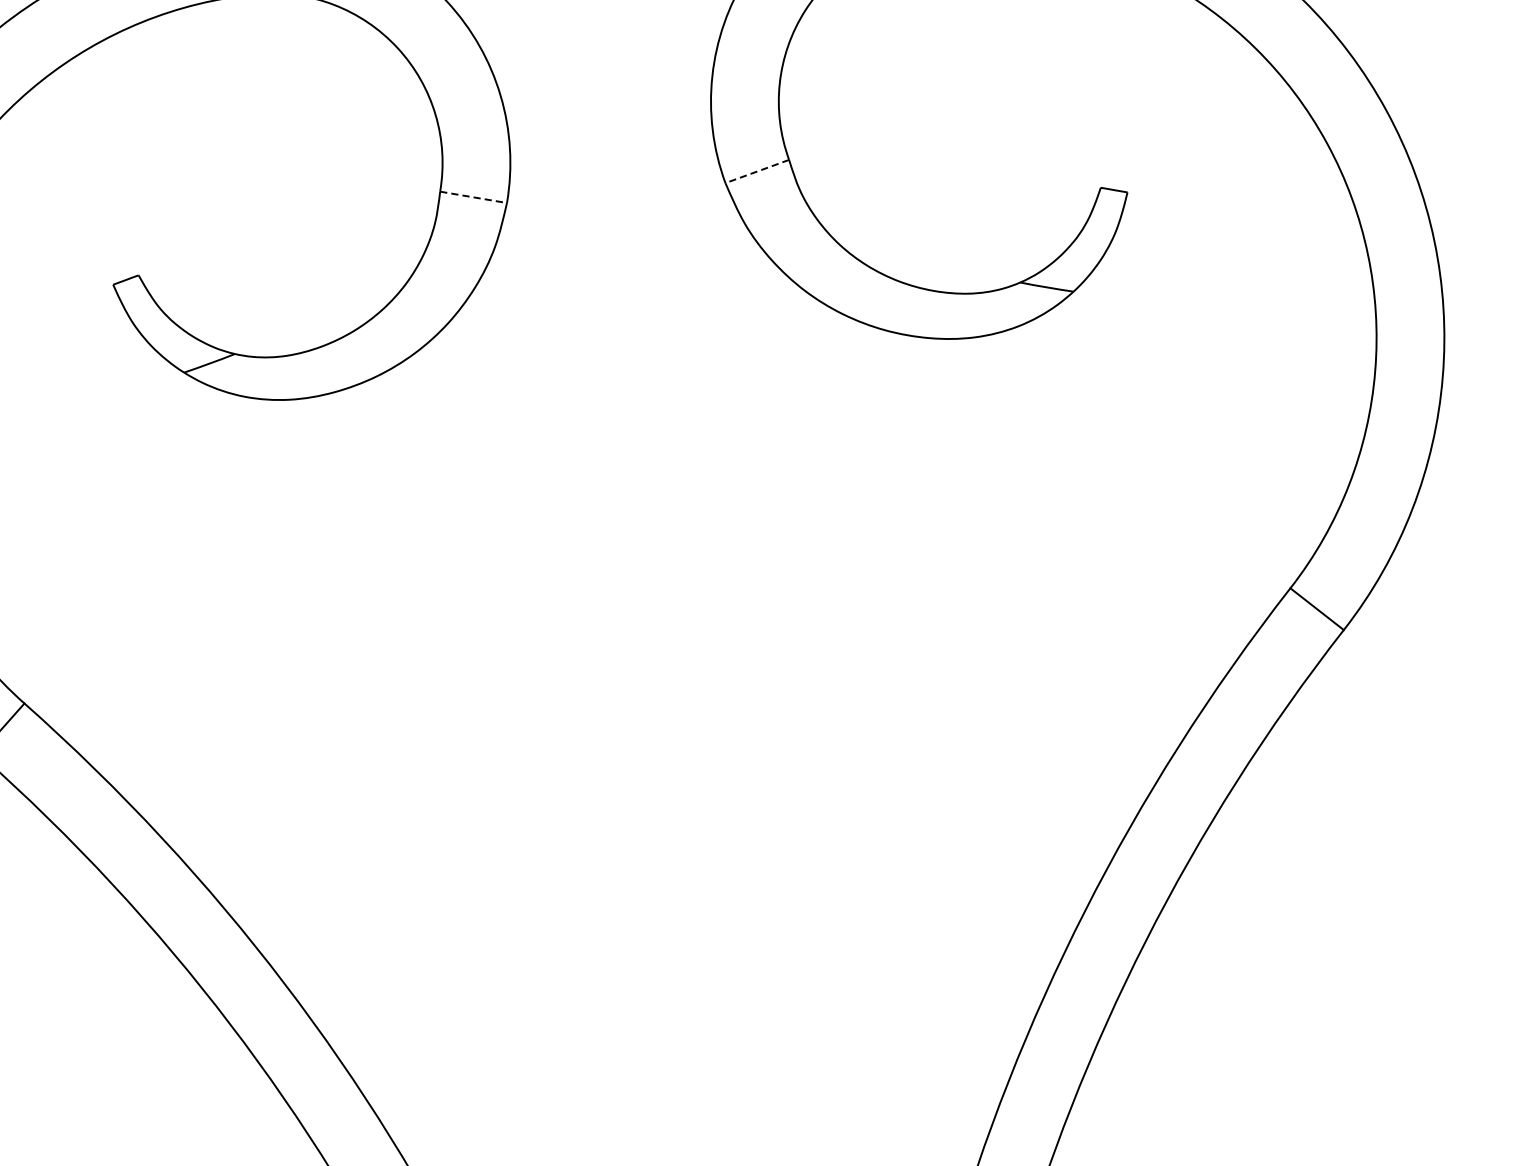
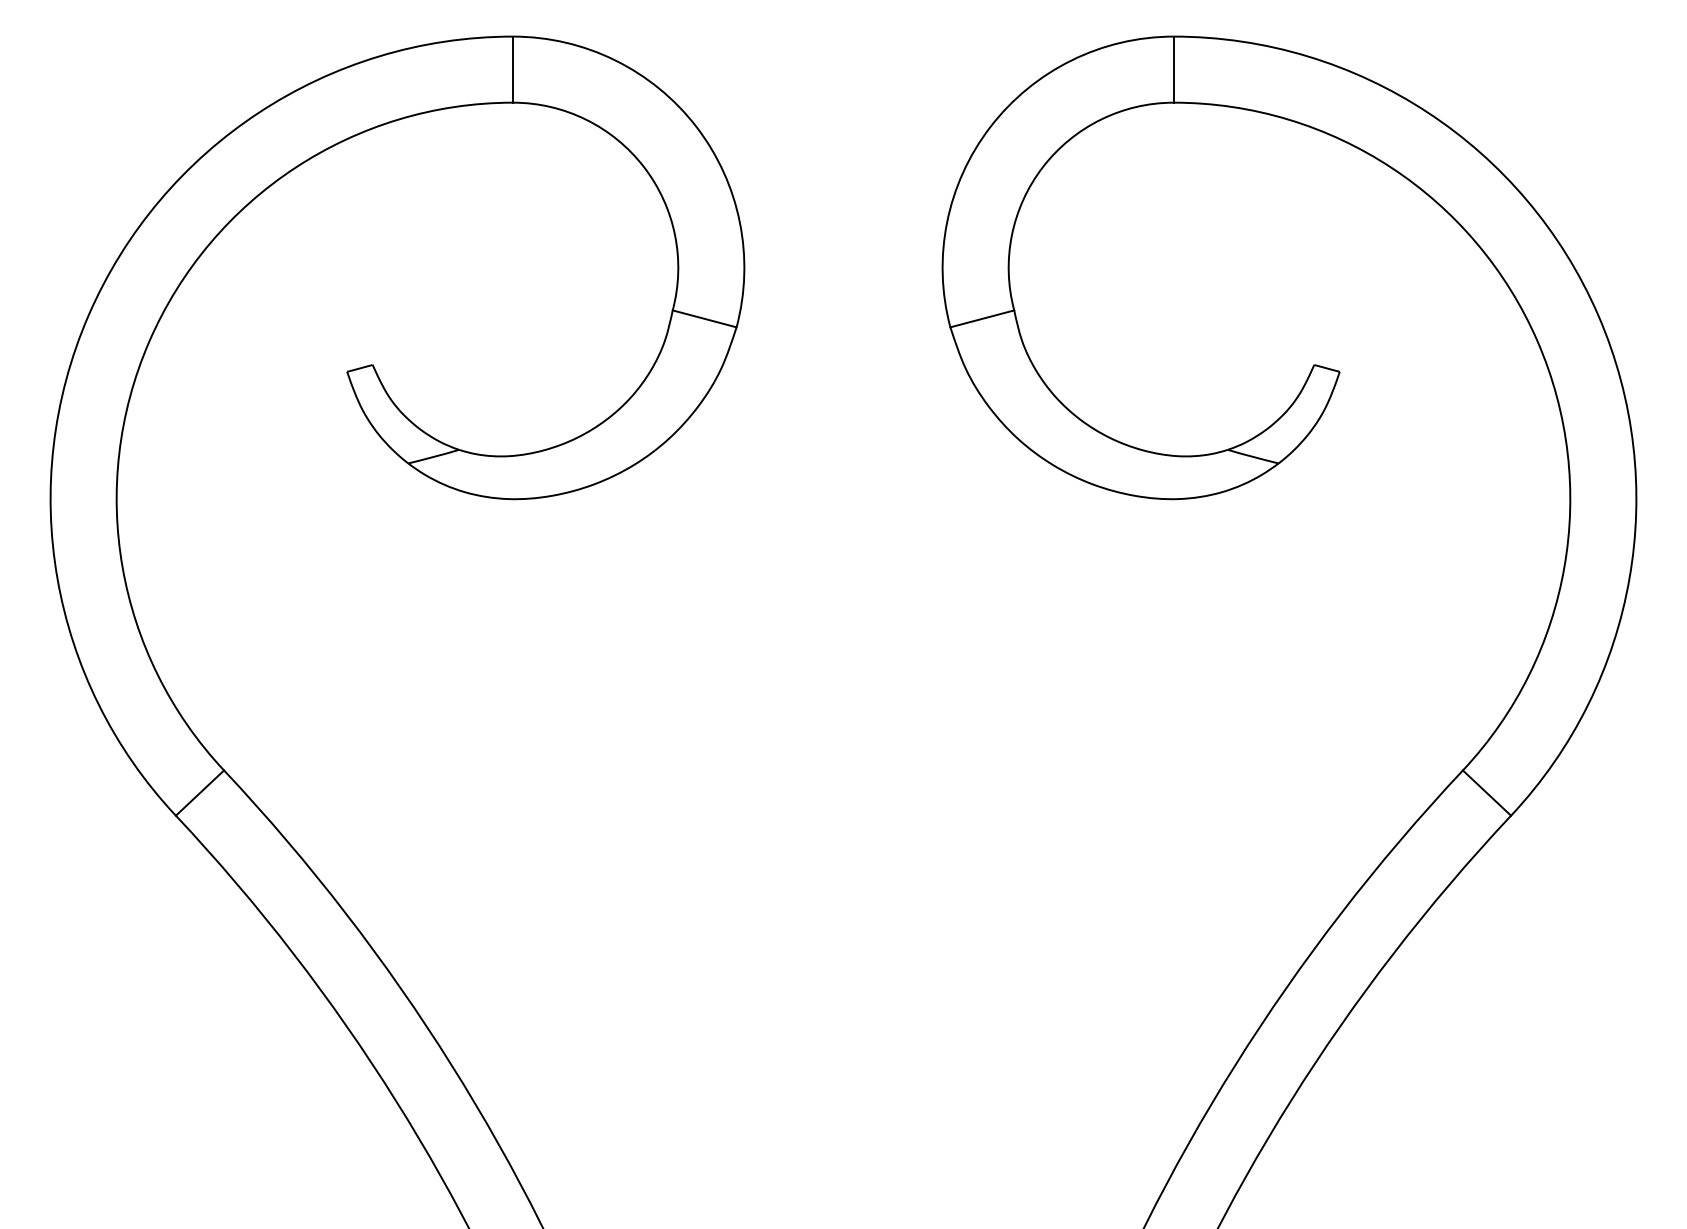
line: (756, 172) -> (981, 319), dashed -> solid
line: (474, 197) -> (705, 319), dashed -> solid

